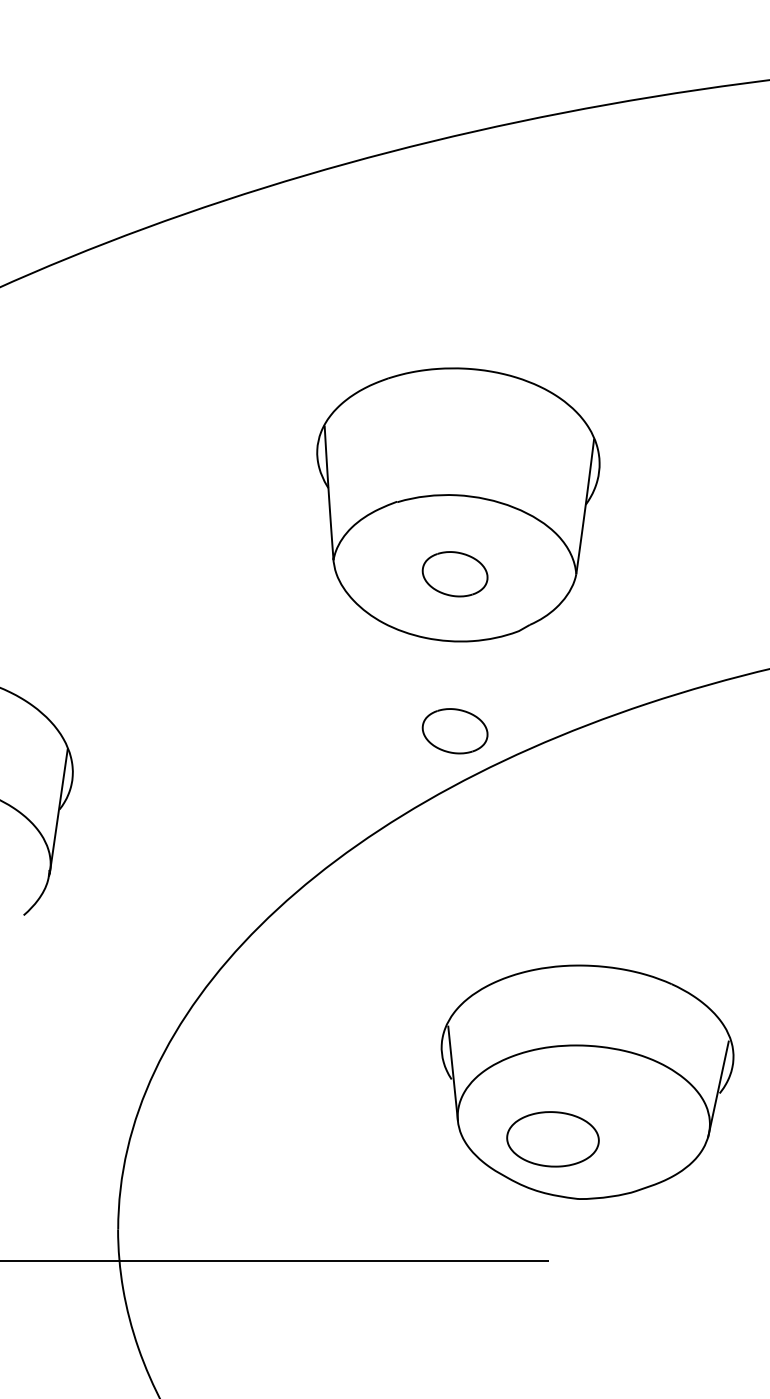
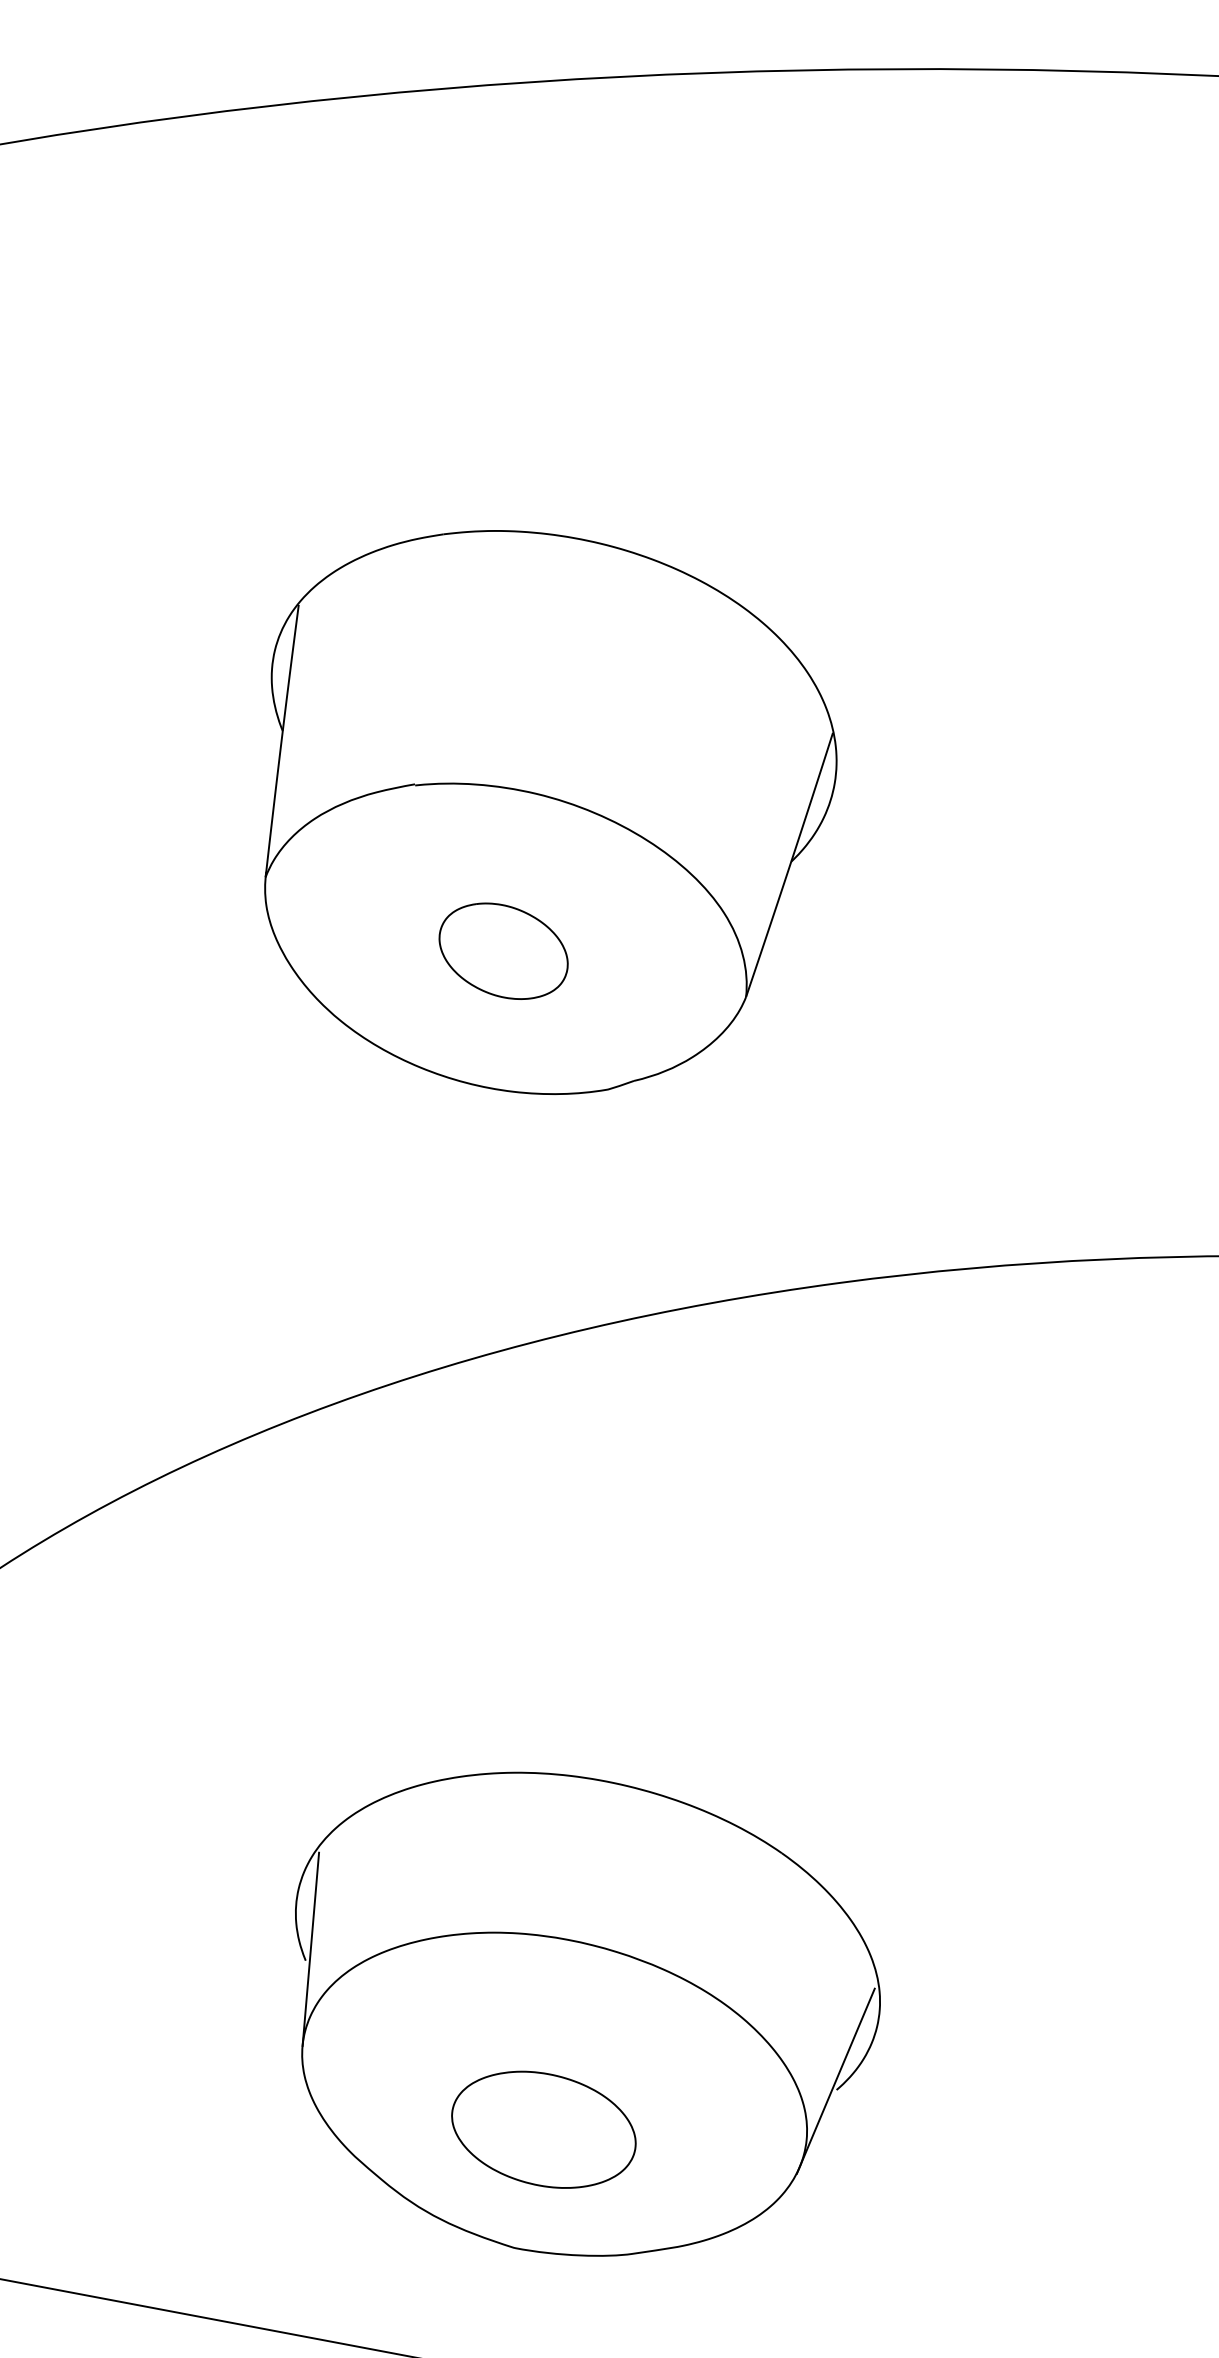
part: (454, 731) -> (442, 1265), removed
part: (552, 1139) -> (542, 2129), moved

